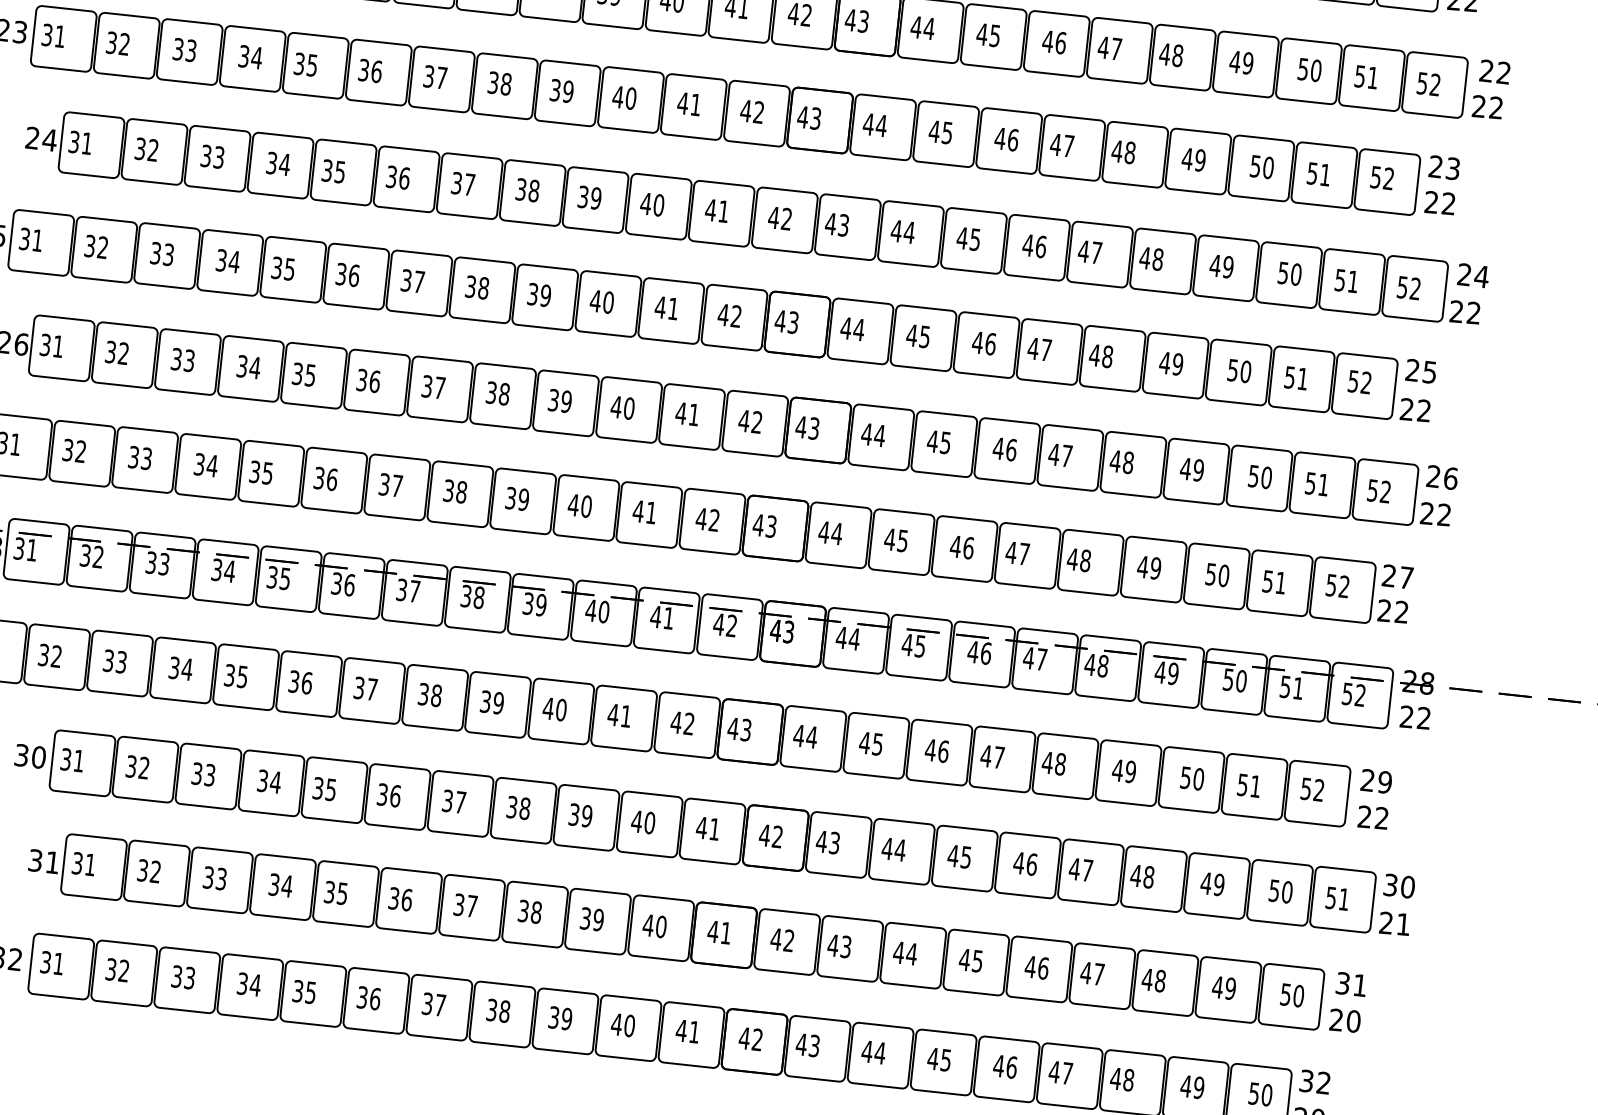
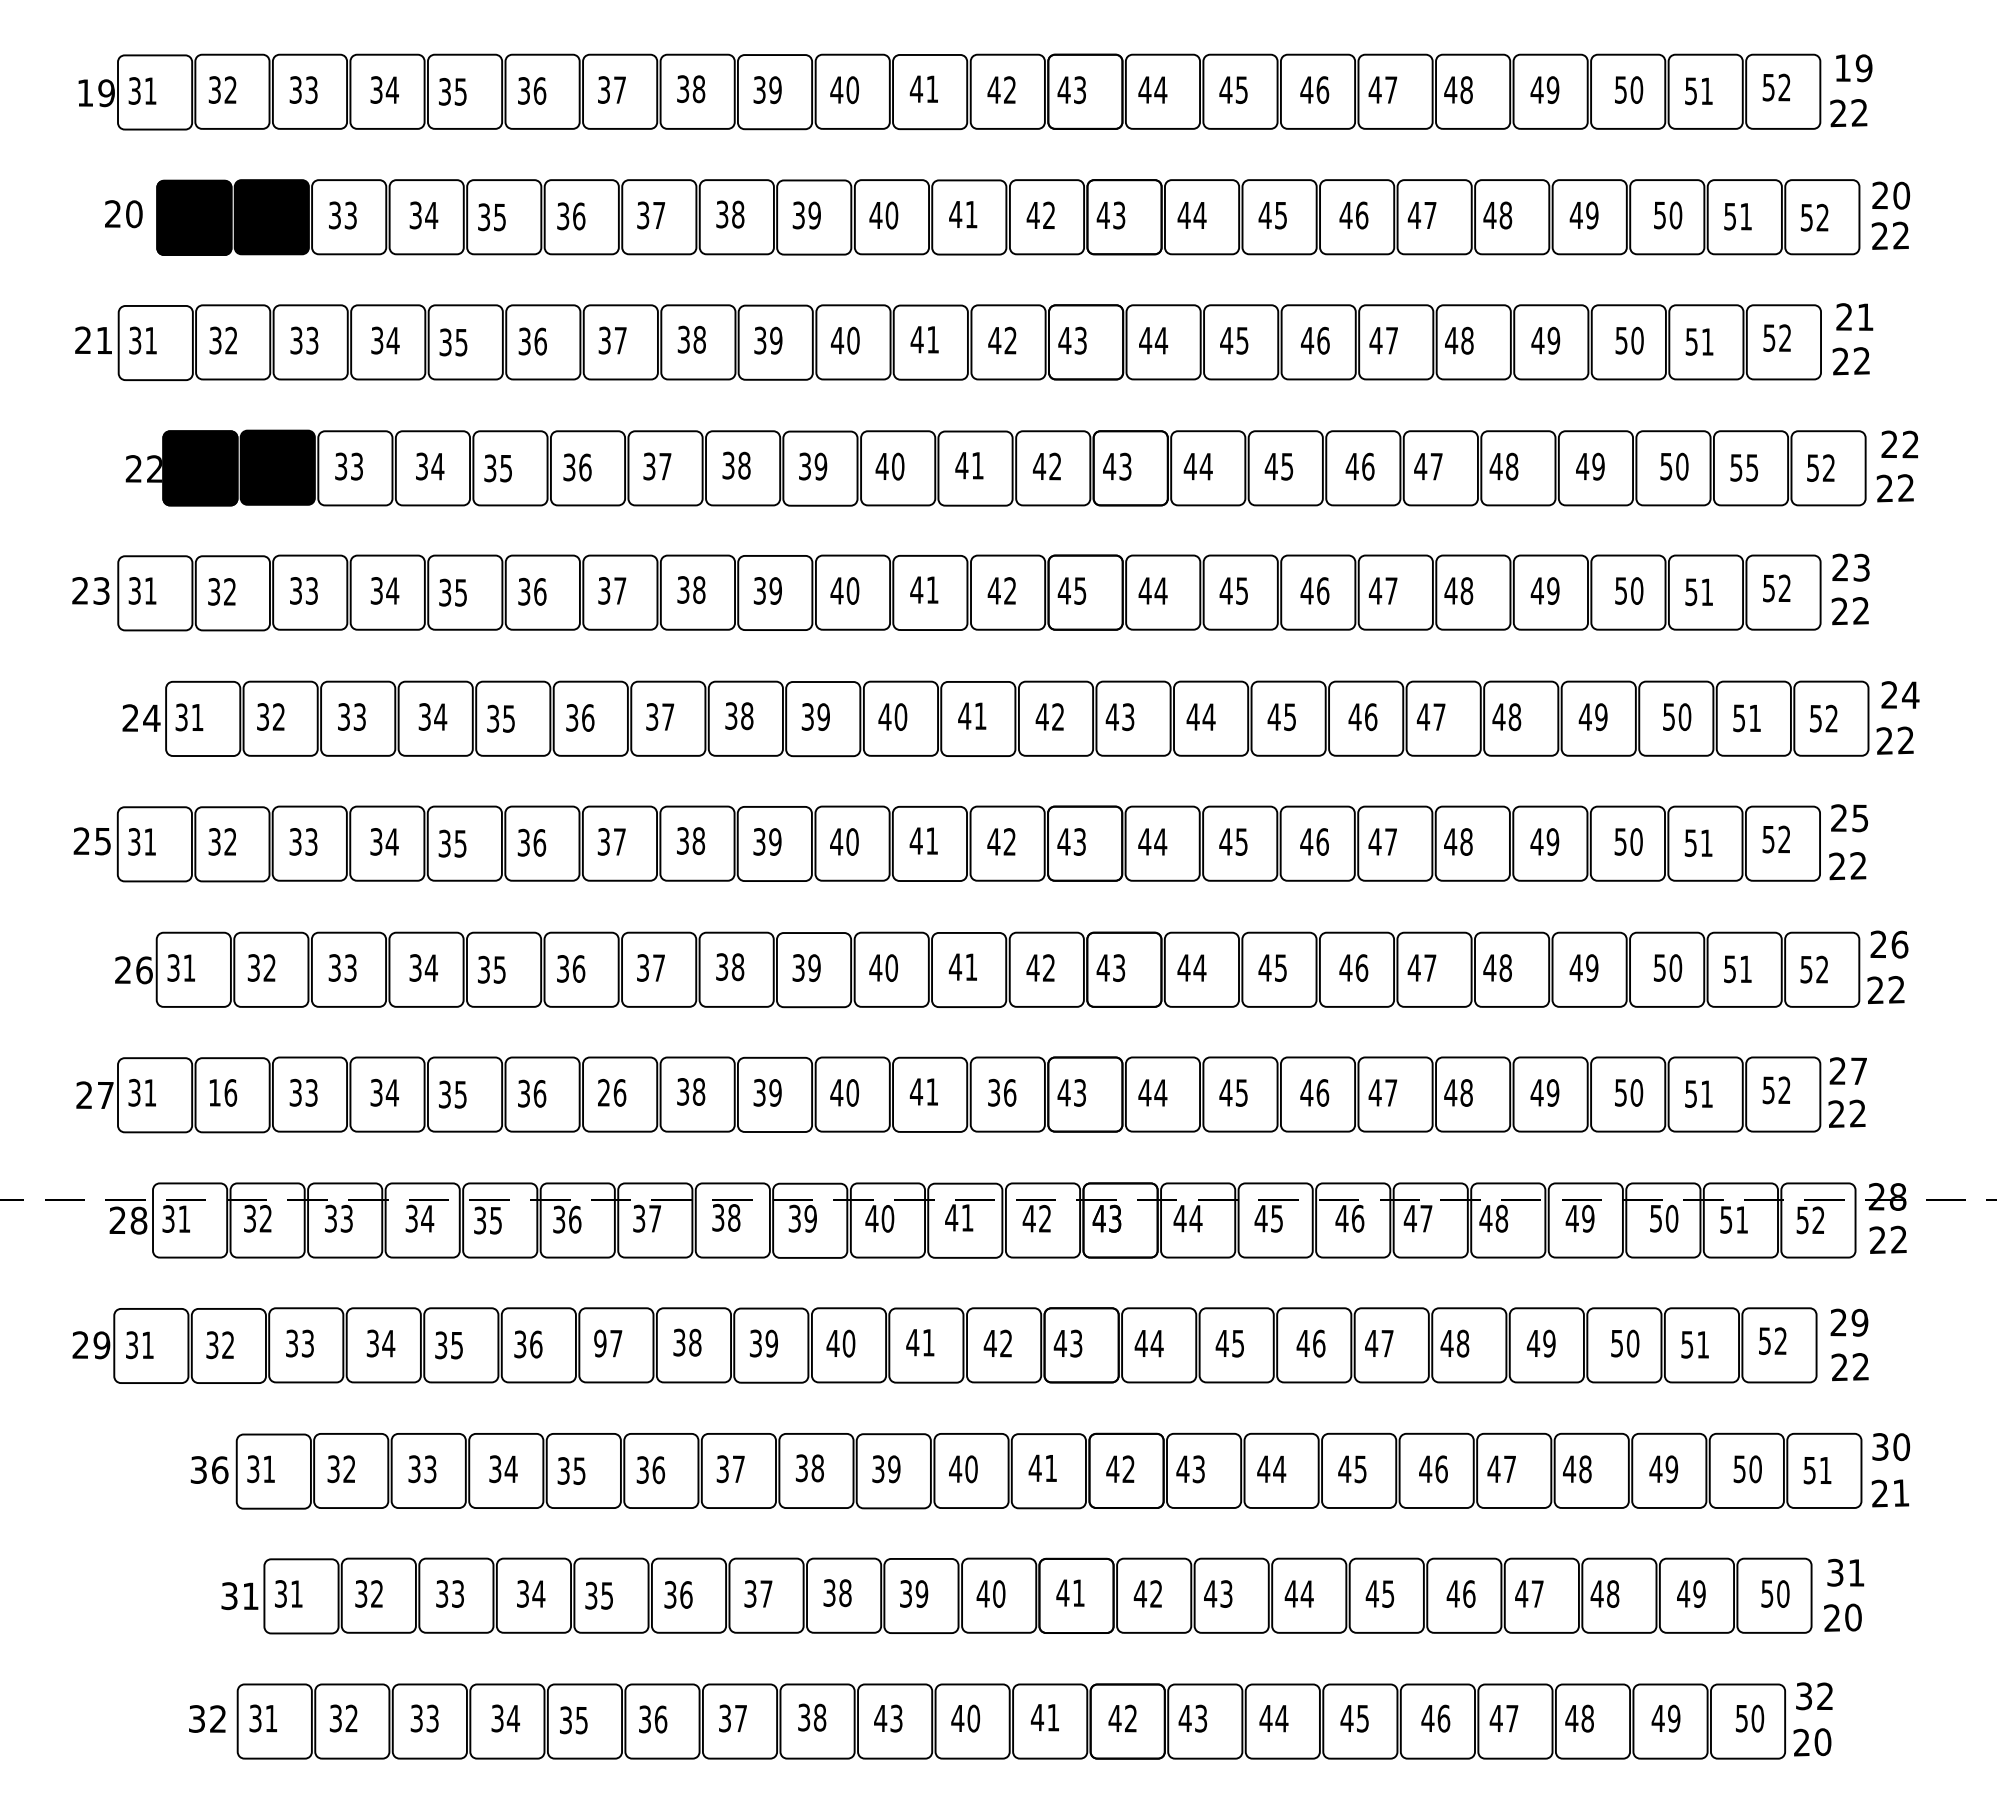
text: (1373, 77) -> (1752, 467), 51 -> 55
text: (816, 118) -> (1080, 590), 43 -> 45
text: (74, 450) -> (222, 1092), 32 -> 16
text: (391, 485) -> (612, 1092), 37 -> 26
text: (707, 519) -> (1001, 1092), 42 -> 36
text: (359, 688) -> (600, 1343), 37 -> 97
text: (38, 756) -> (219, 1469), 30 -> 36
text: (560, 1018) -> (888, 1718), 39 -> 43

